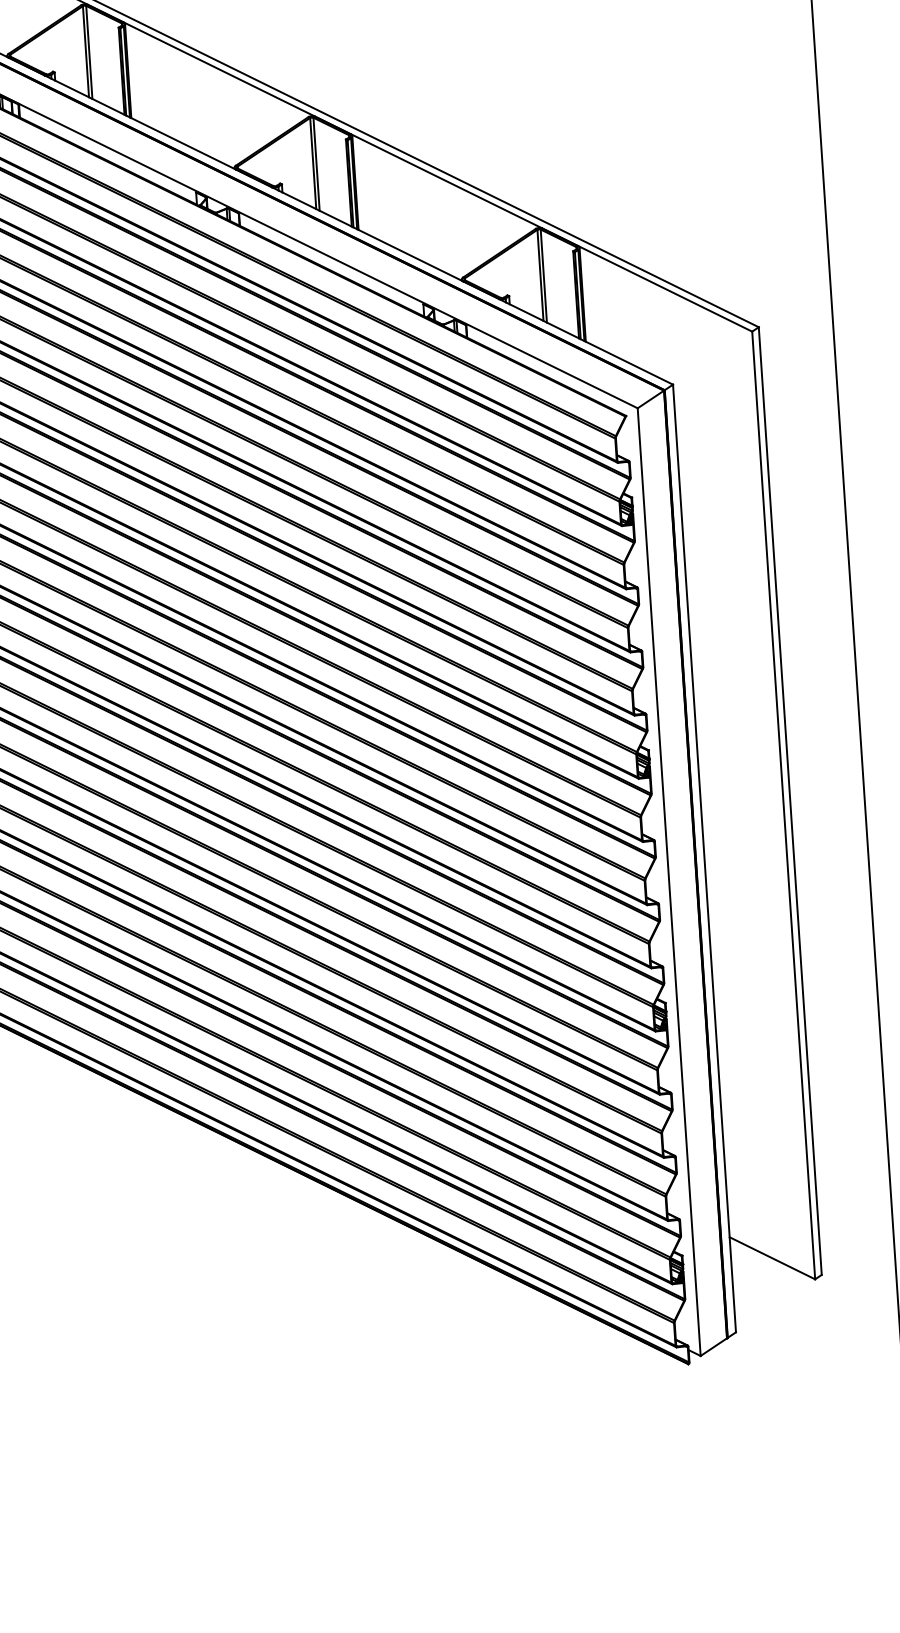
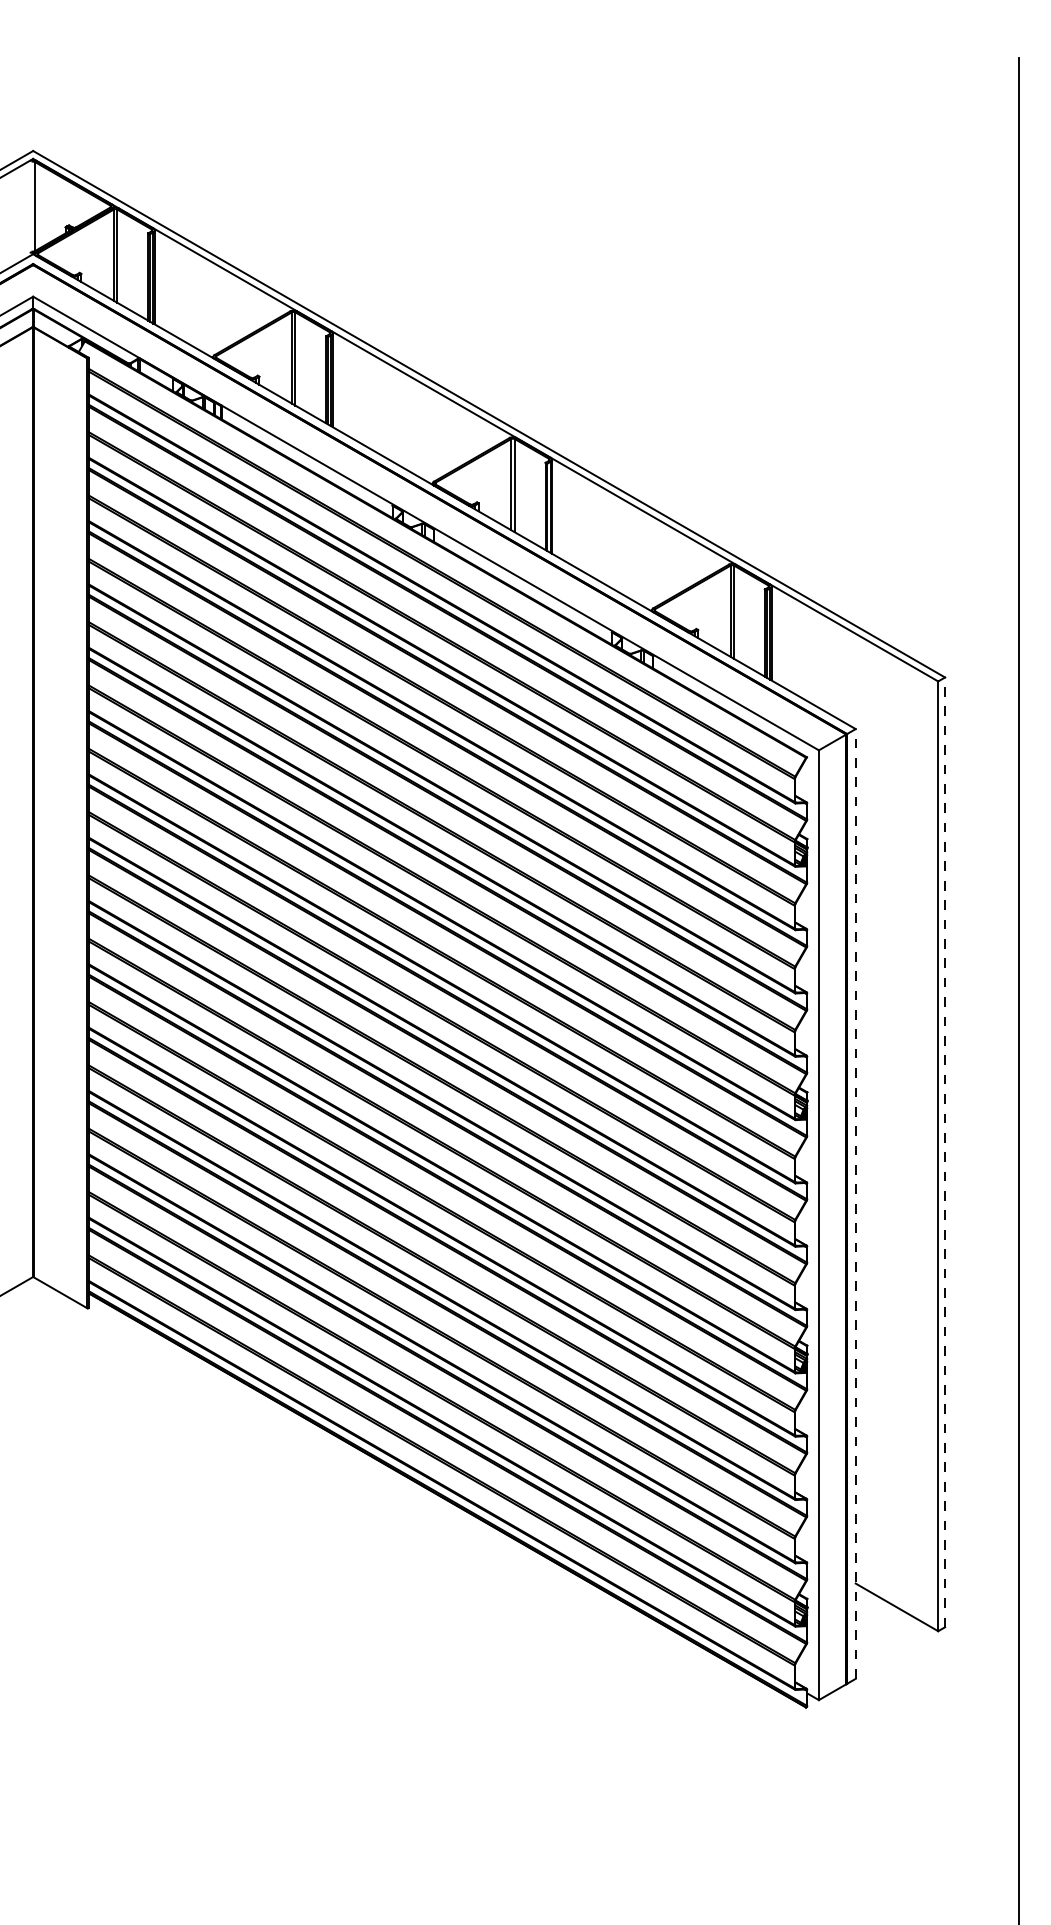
line: (790, 801) -> (945, 1152), solid -> dashed
line: (704, 858) -> (855, 1203), solid -> dashed

